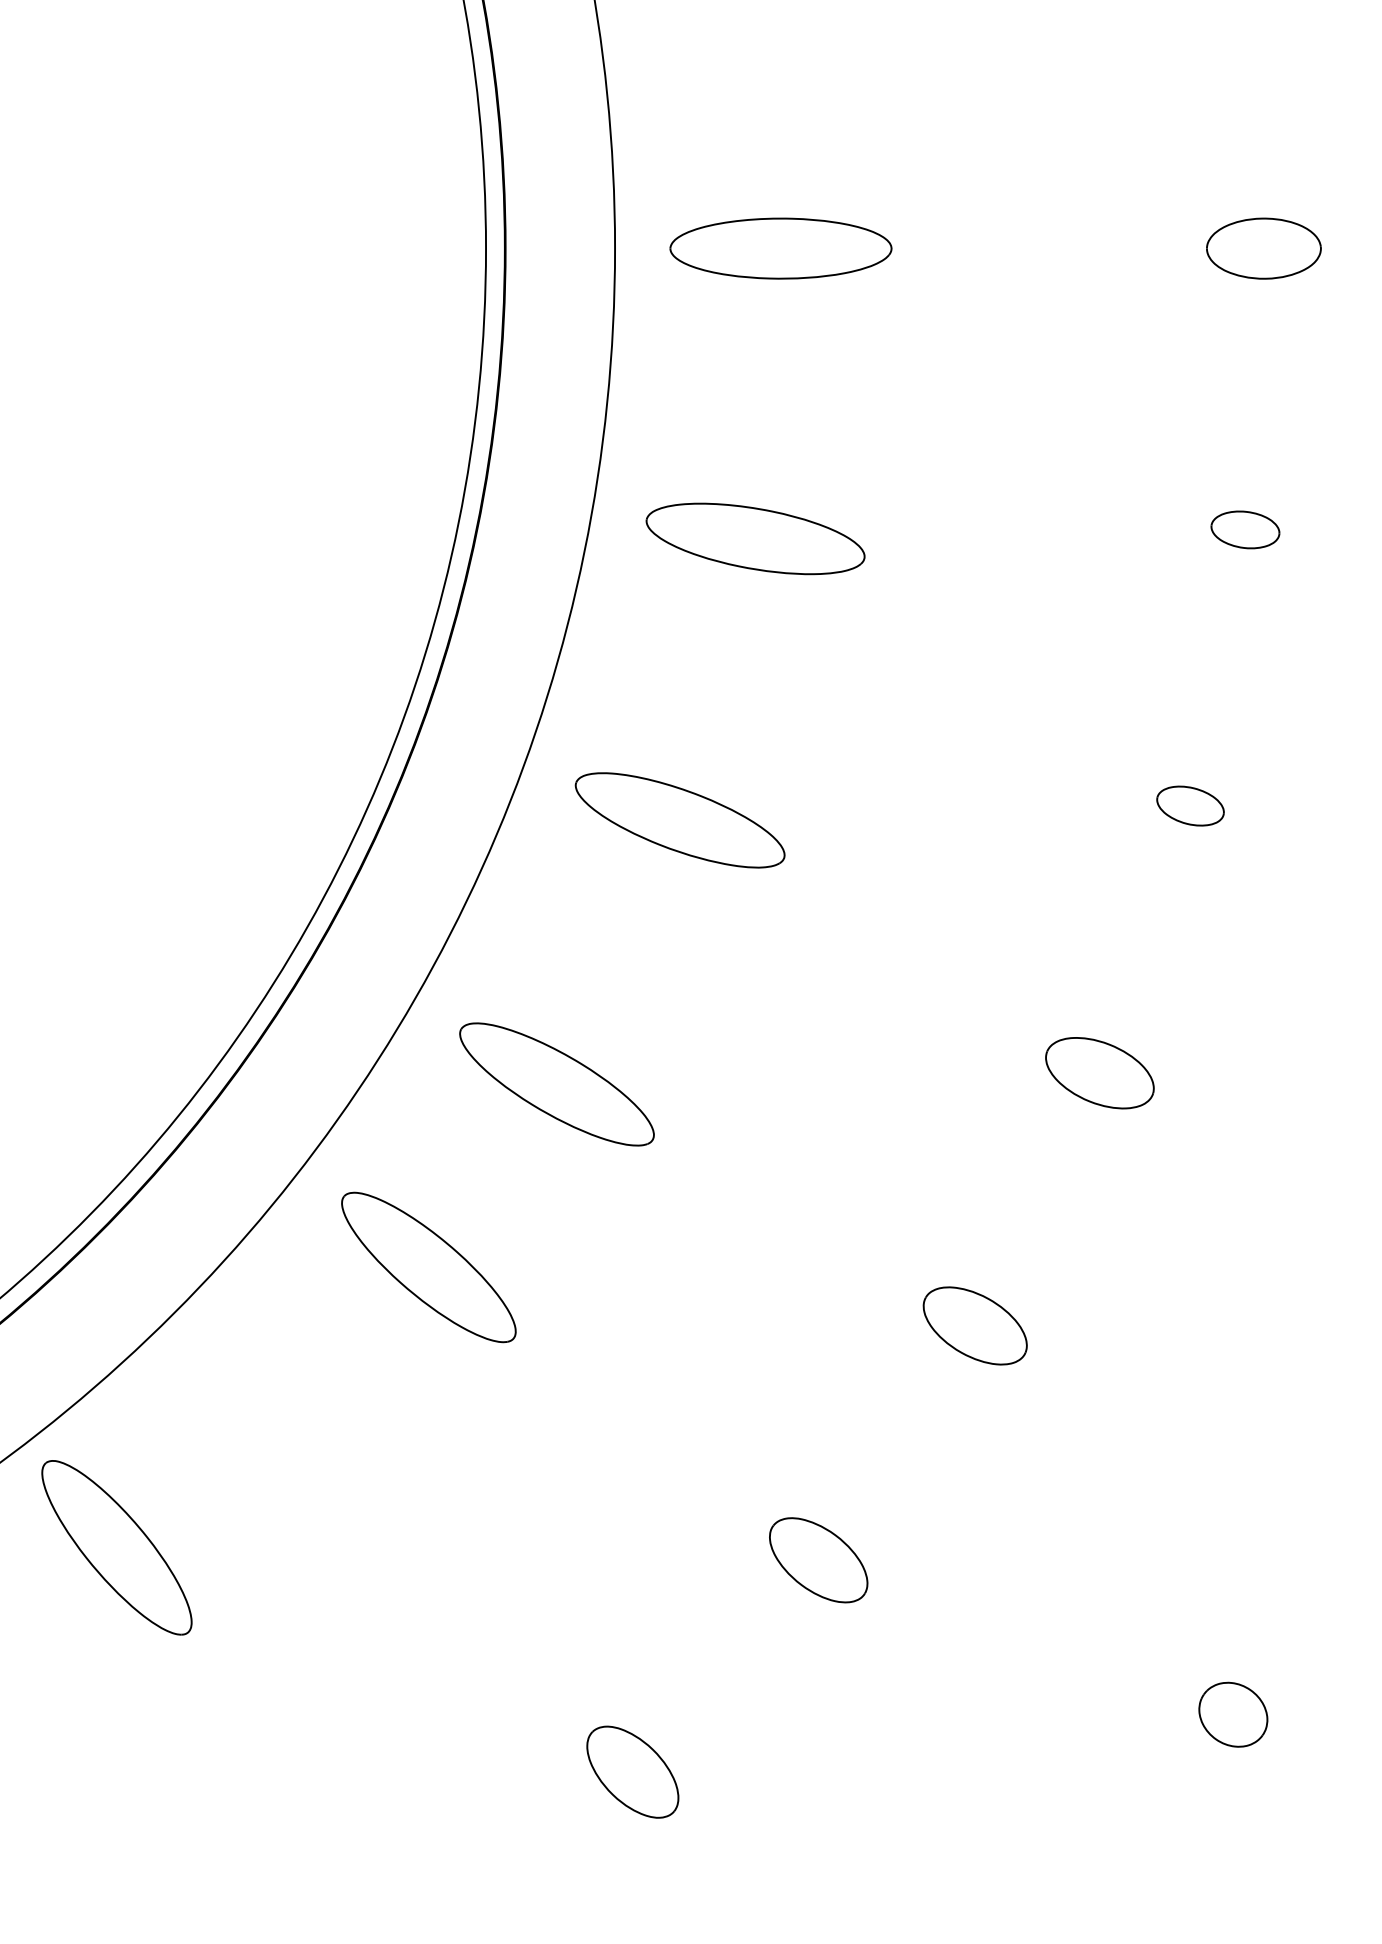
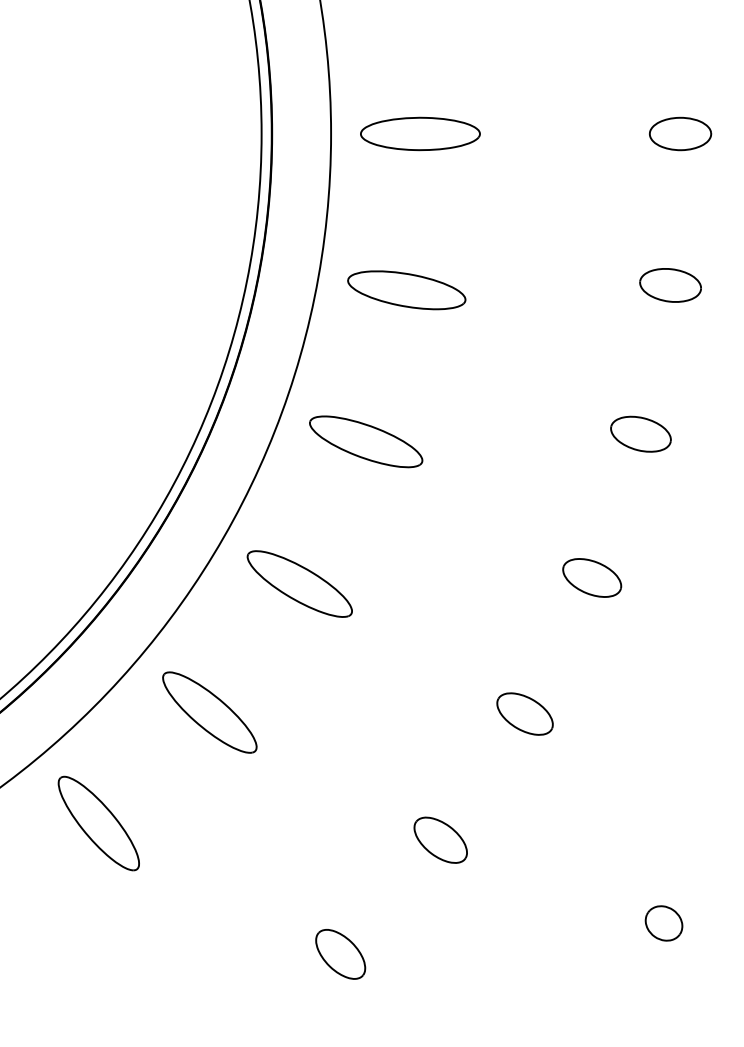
part: (1245, 530) -> (670, 285), size x1.67
part: (1189, 804) -> (640, 433), size x1.67
part: (428, 1267) -> (209, 712), moved
part: (116, 1547) -> (98, 823), moved

